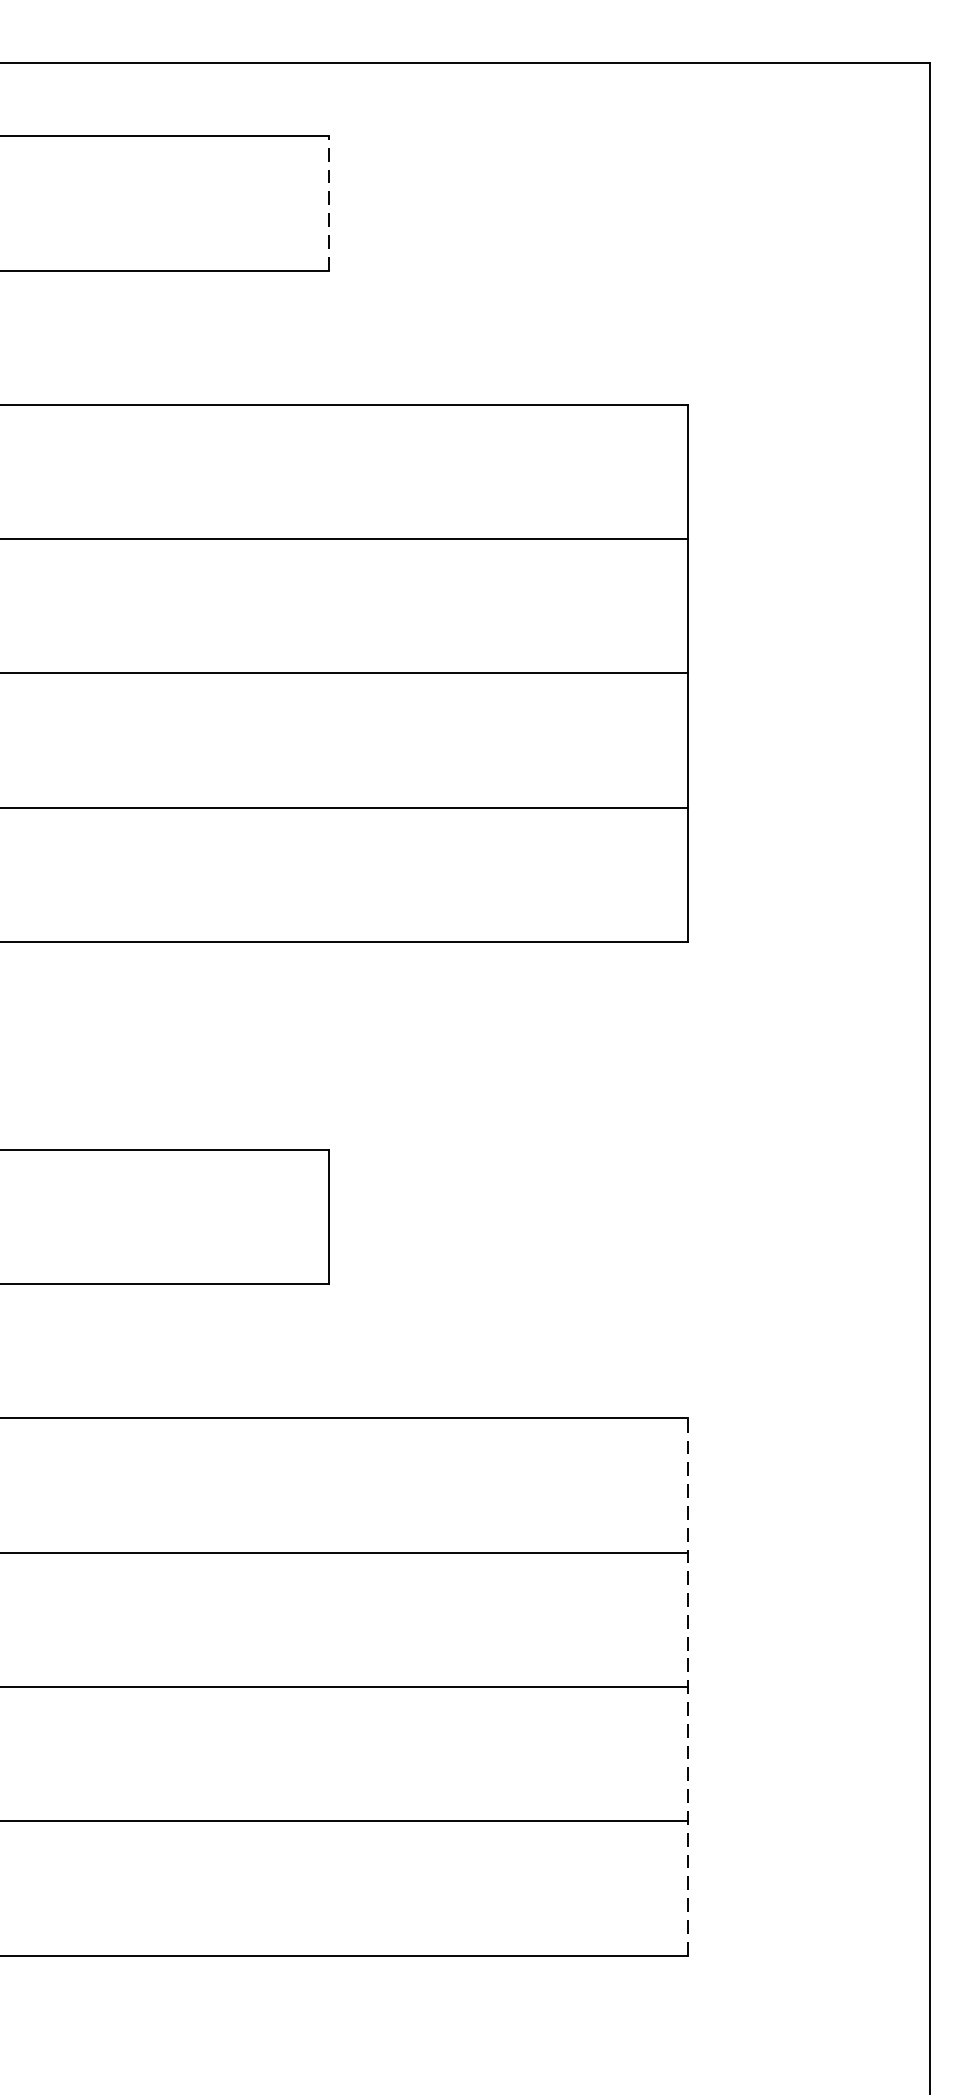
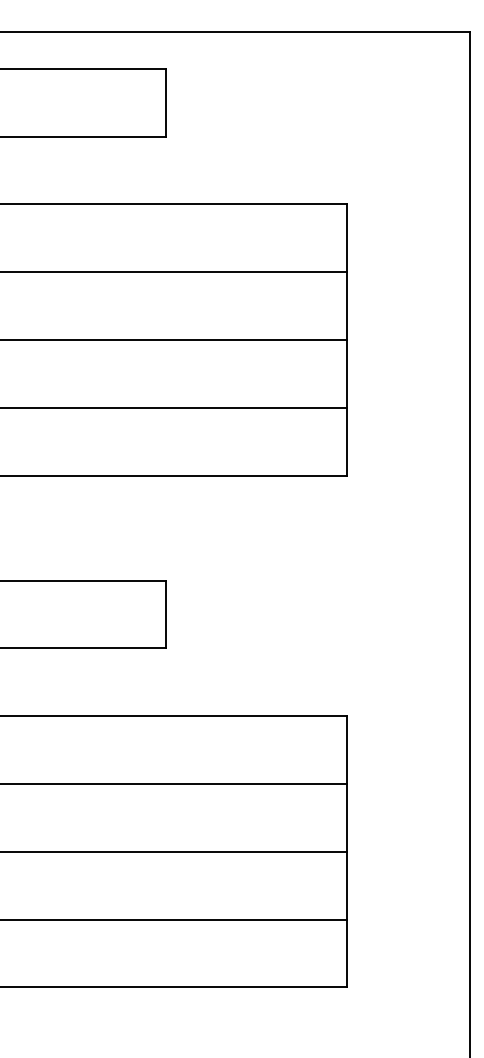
line: (329, 202) -> (166, 102), dashed -> solid
line: (688, 1686) -> (347, 851), dashed -> solid

